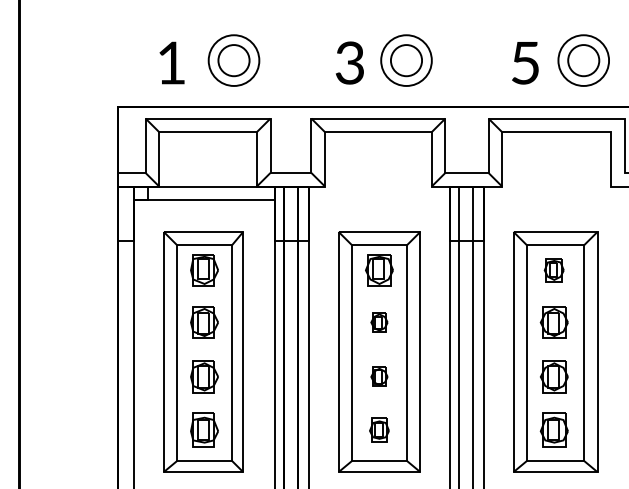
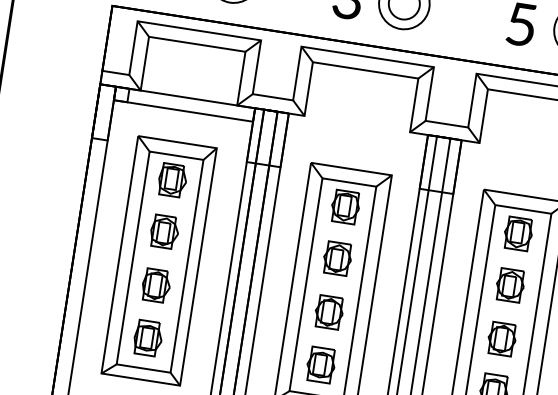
part: (553, 270) -> (517, 233), size x1.43
part: (379, 322) -> (337, 258), size x1.67
part: (379, 376) -> (329, 311), size x1.67
part: (379, 429) -> (321, 364), size x1.43

